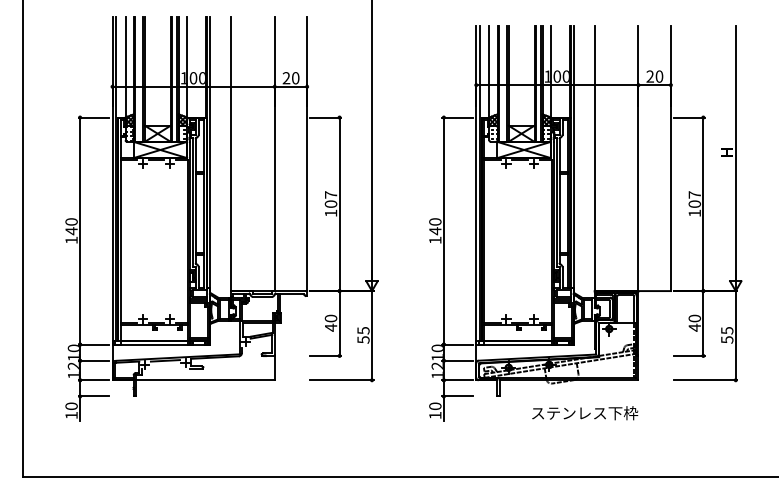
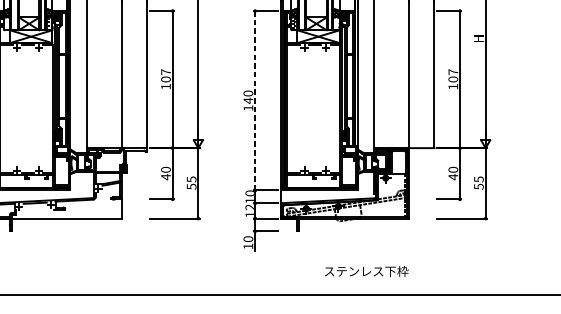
line: (443, 231) -> (254, 101), solid -> dashed
text: (585, 413) -> (366, 271), moved

